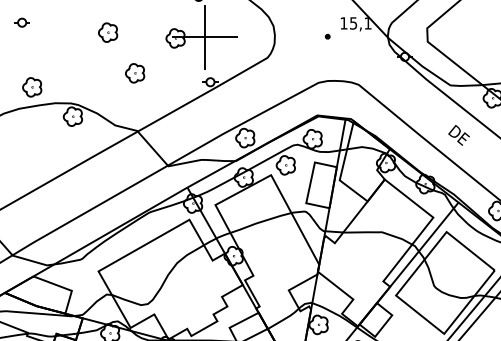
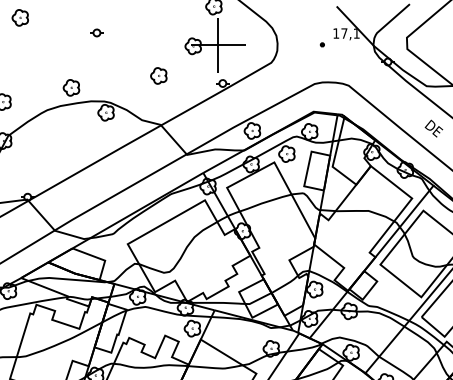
part: (21, 22) -> (96, 32), moved
text: (353, 23) -> (344, 33), 15,1 -> 17,1
part: (107, 32) -> (135, 41), removed

